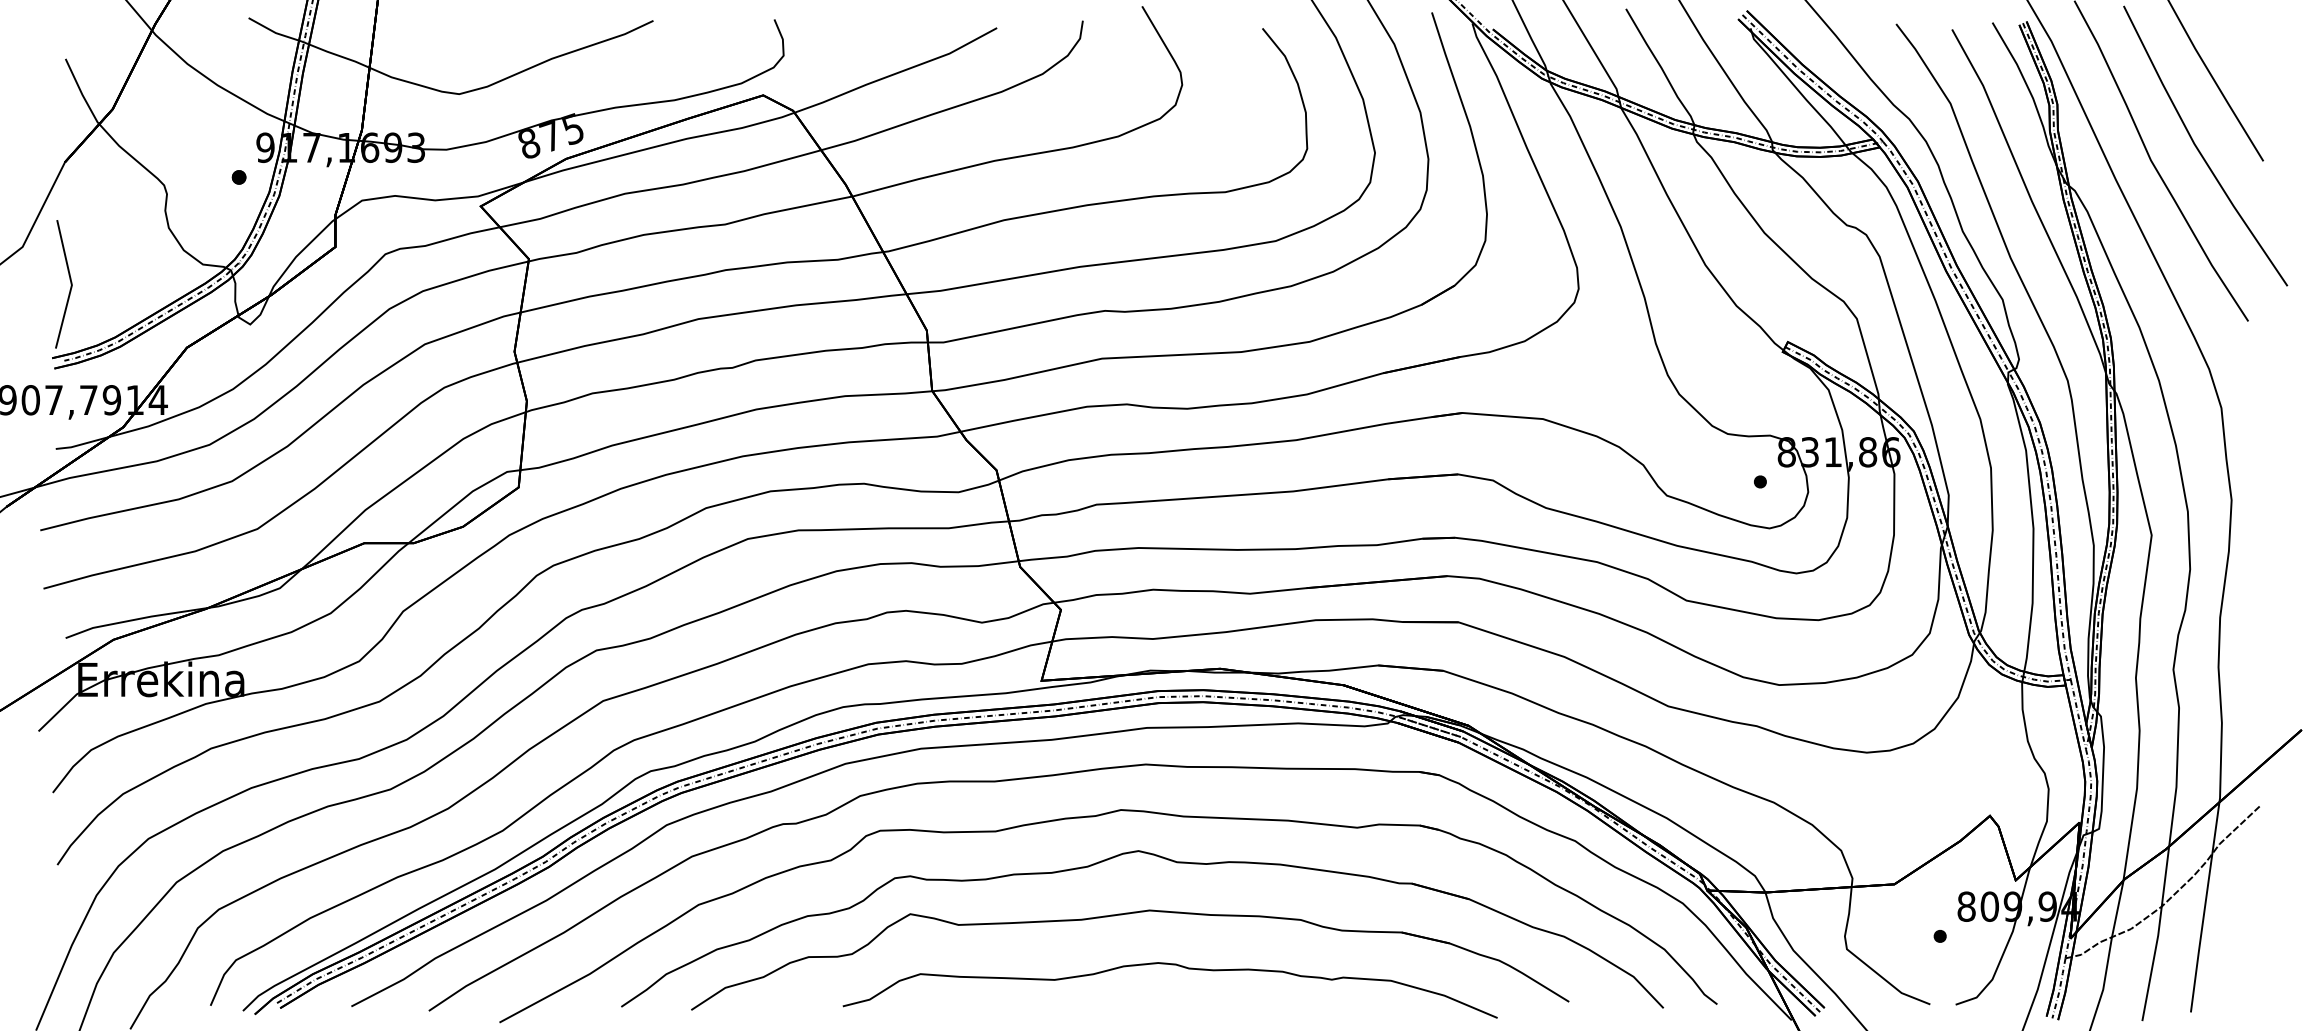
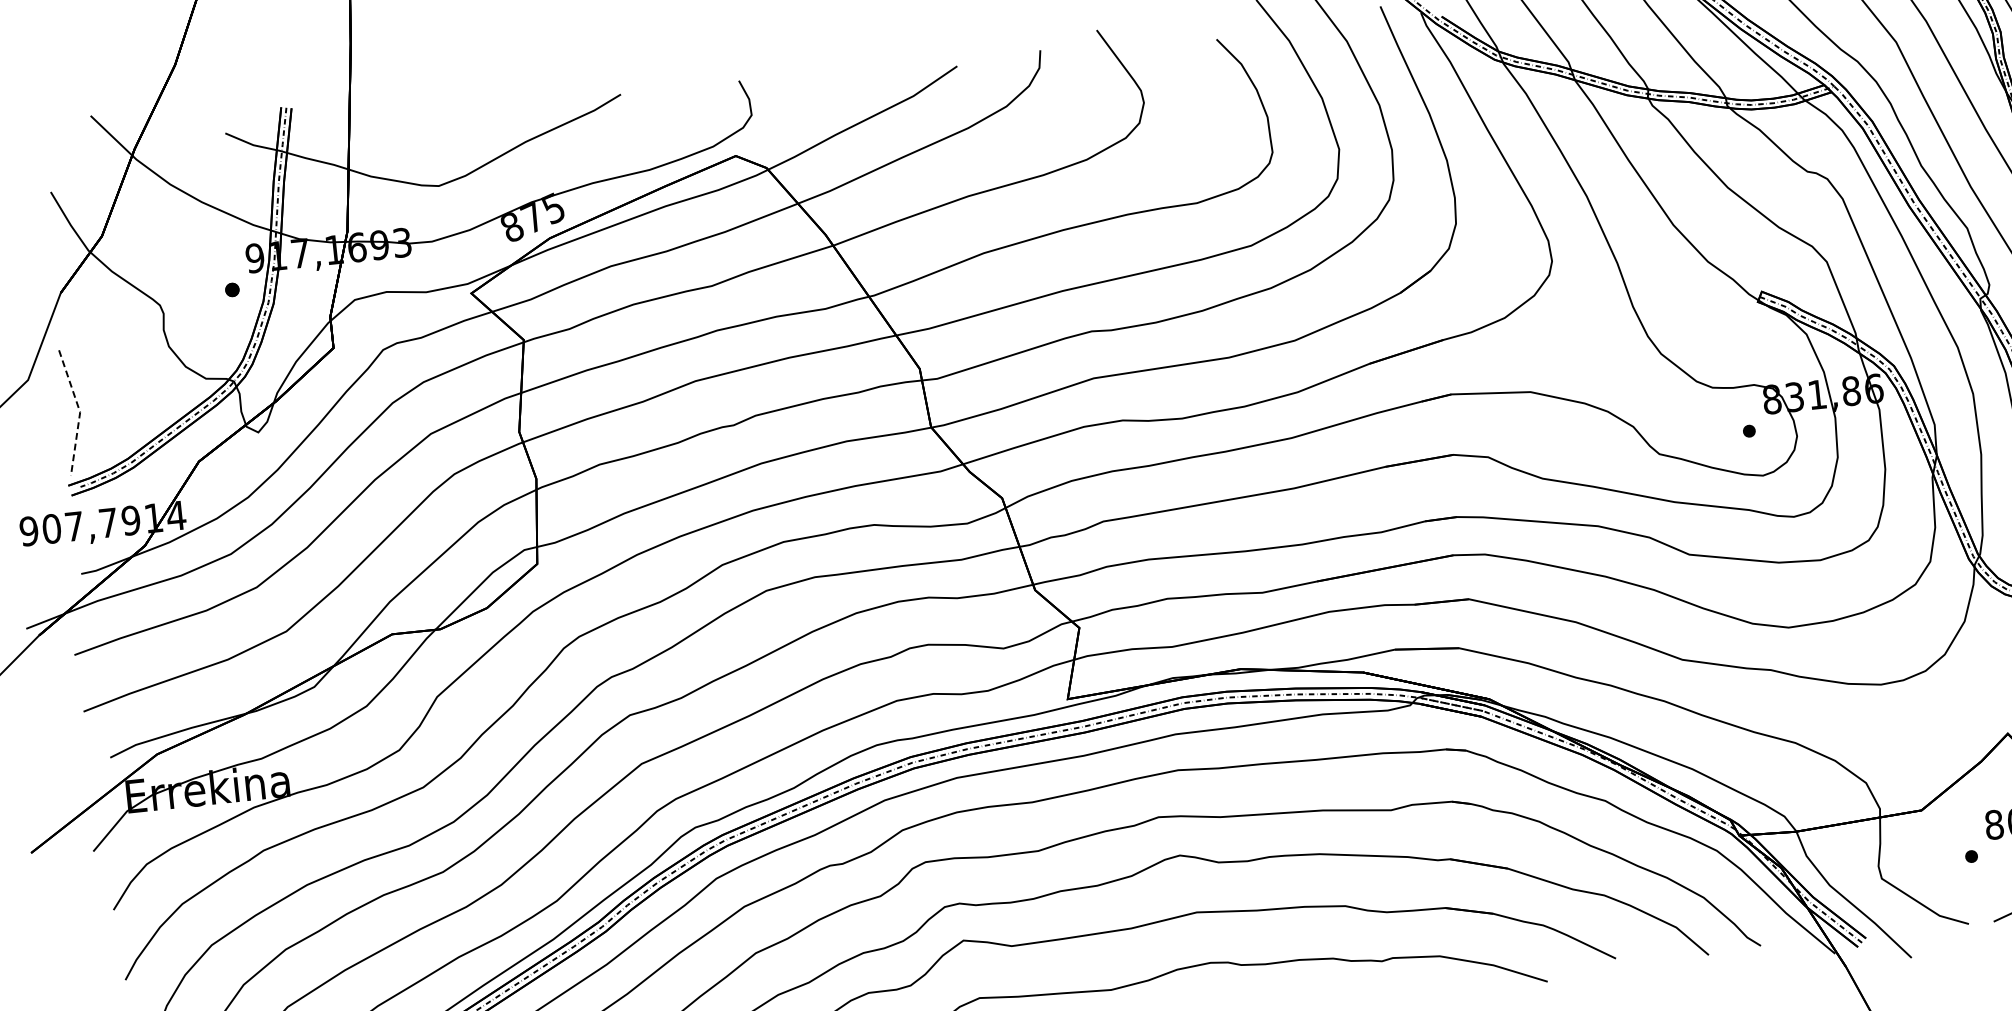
line: (71, 285) -> (79, 412), solid -> dashed

